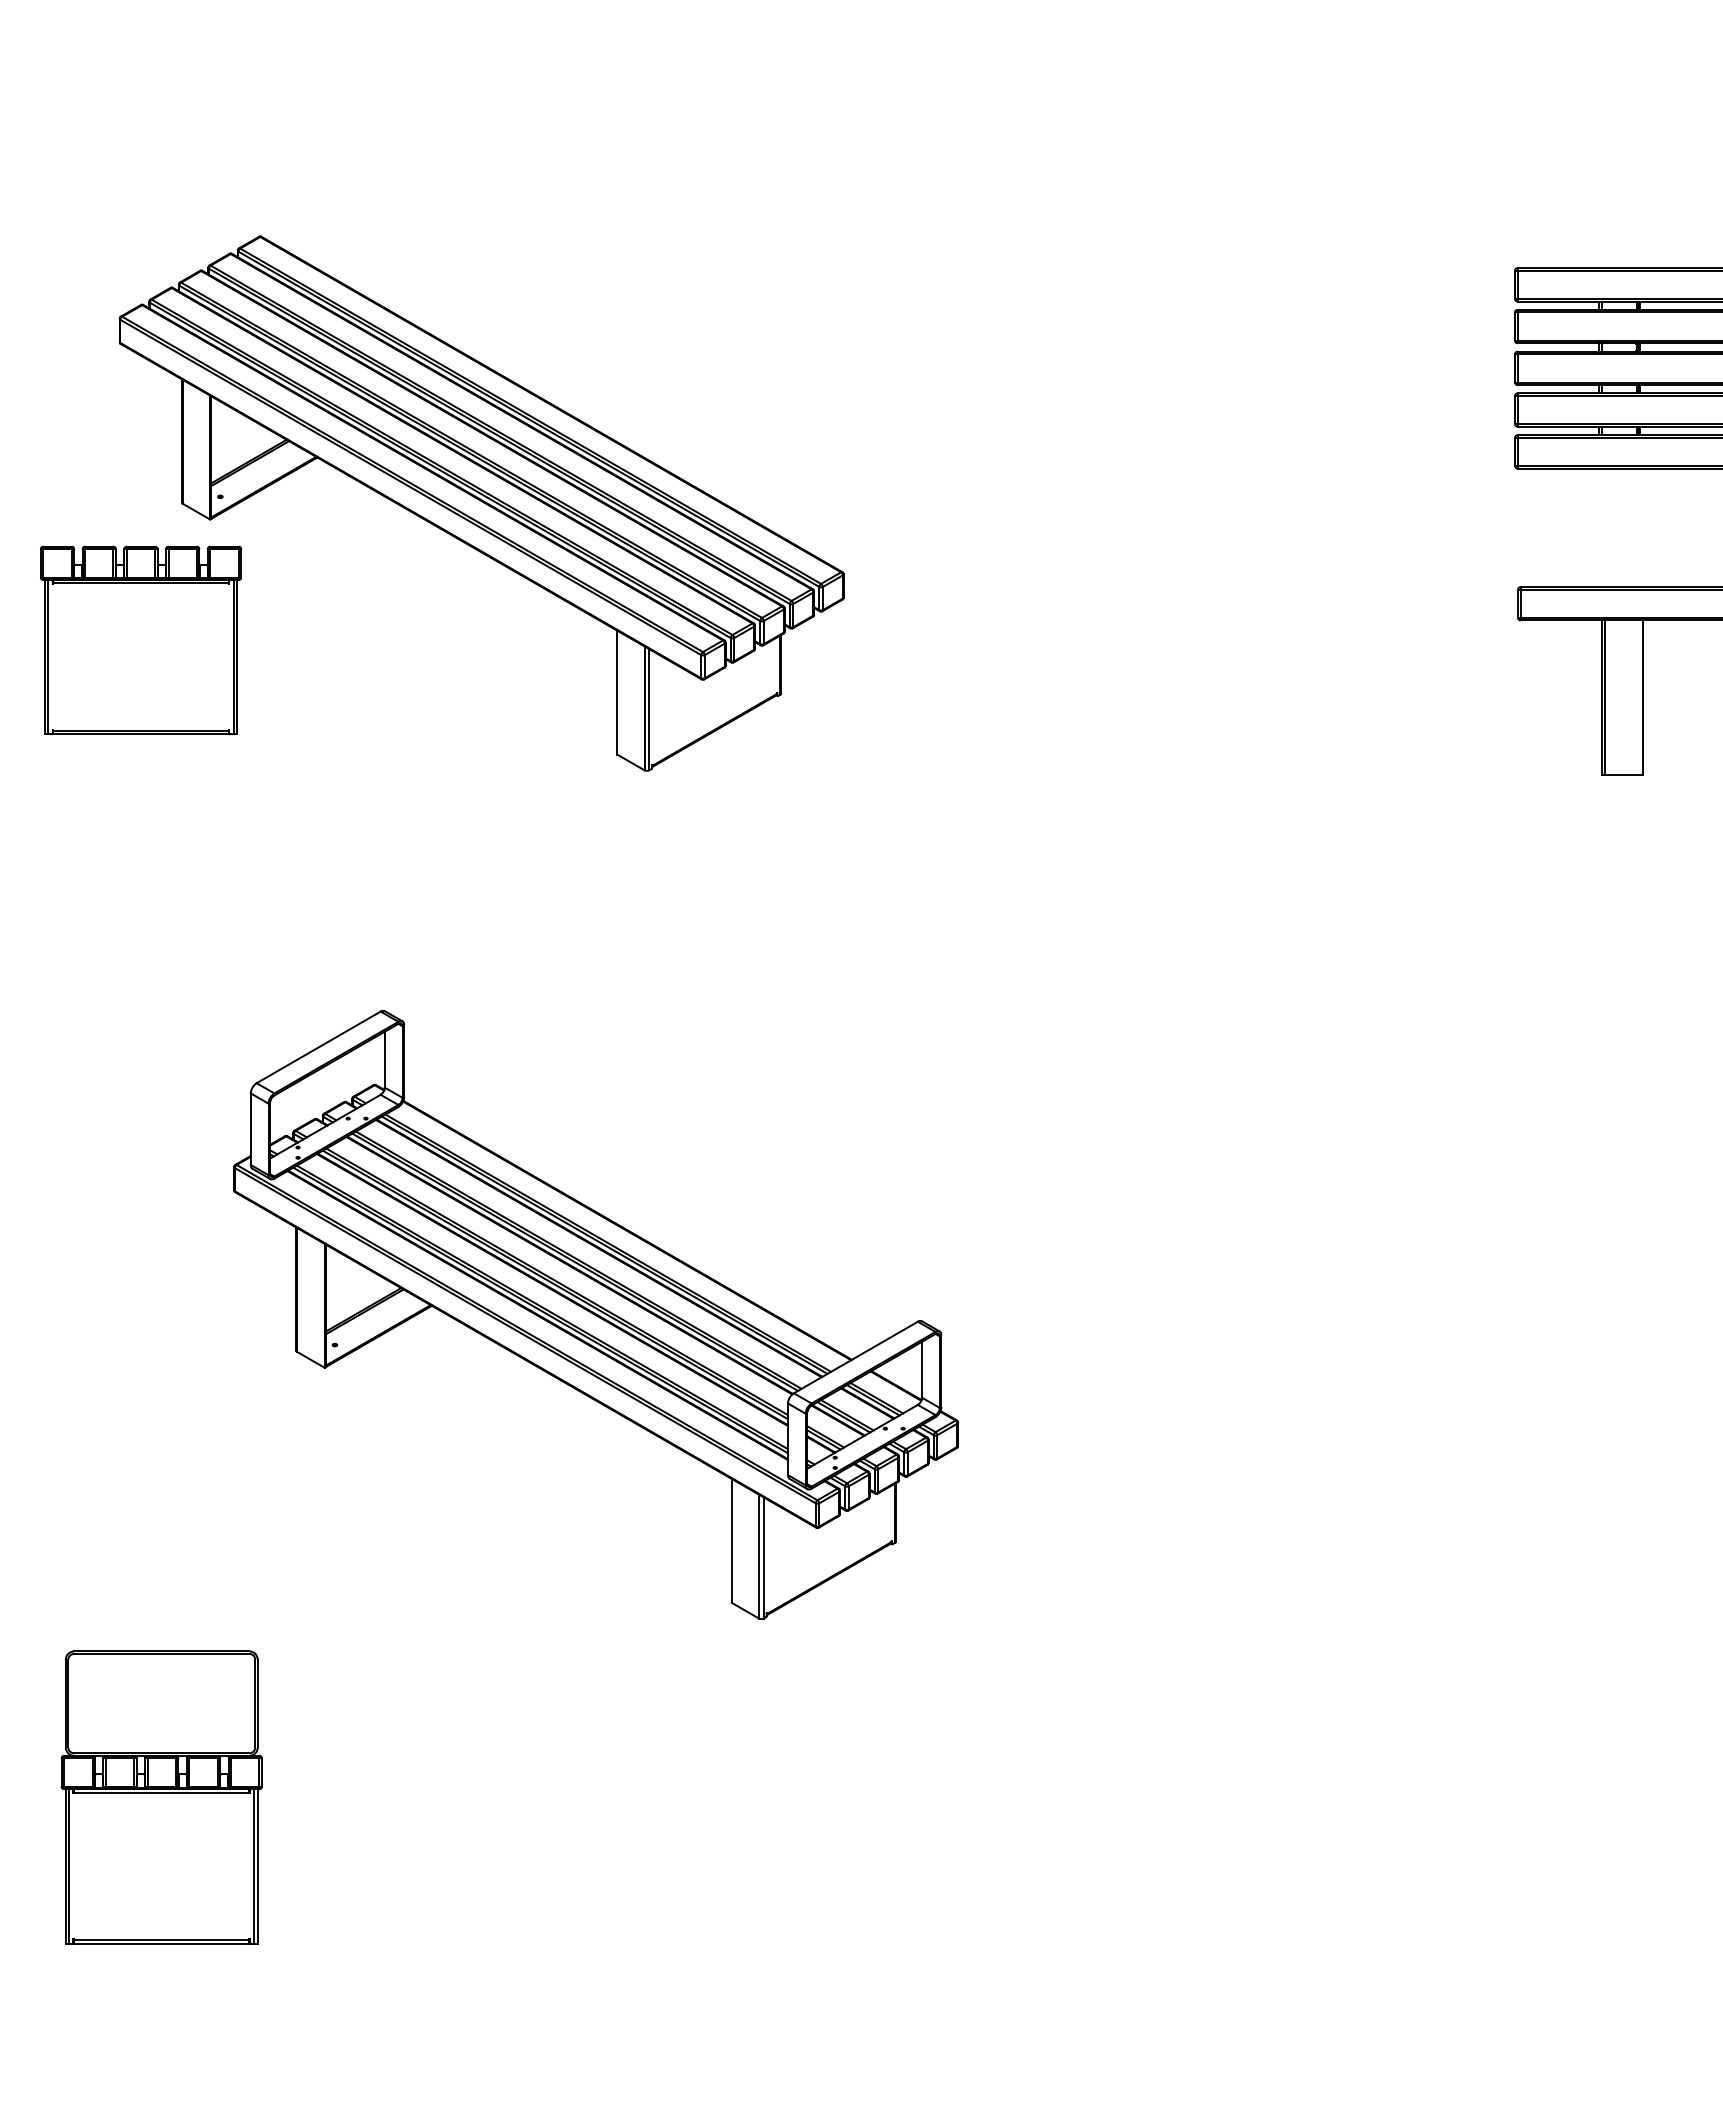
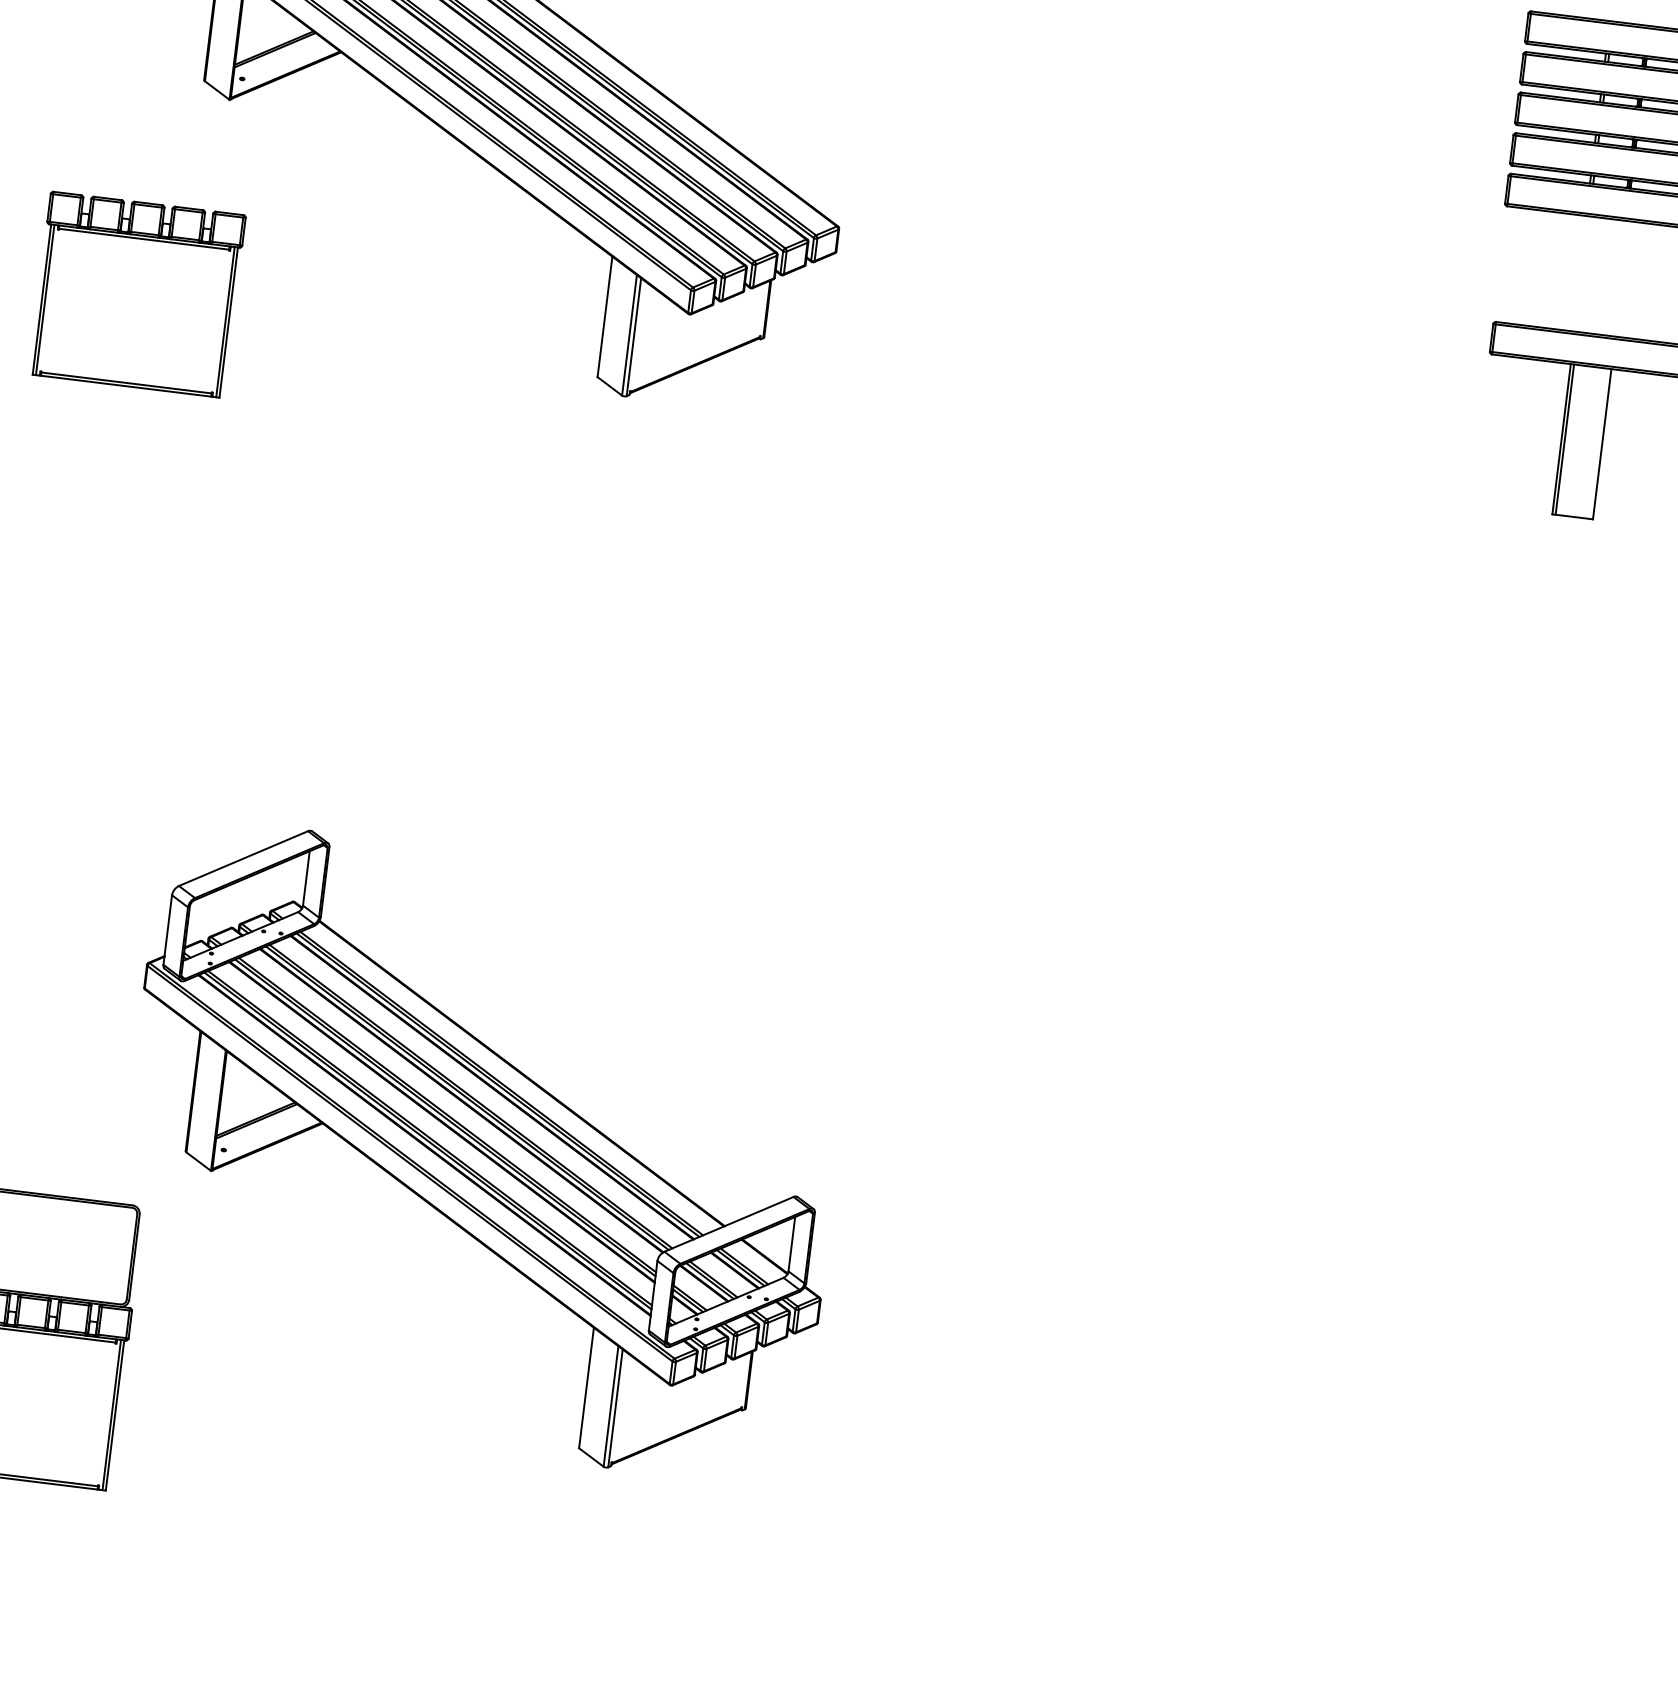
part: (140, 640) -> (136, 294), moved
part: (595, 1314) -> (480, 1151), moved

